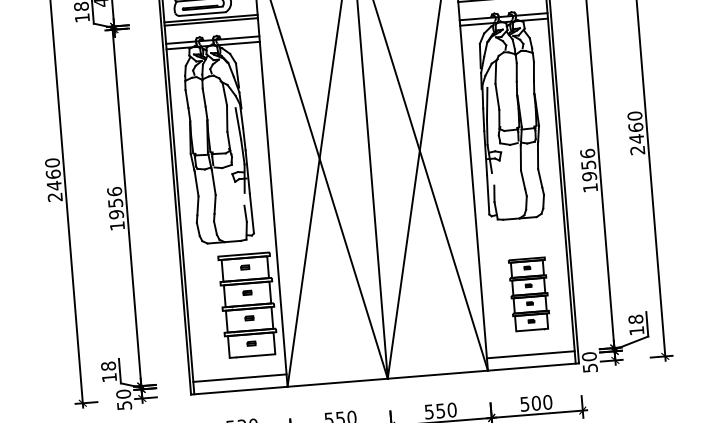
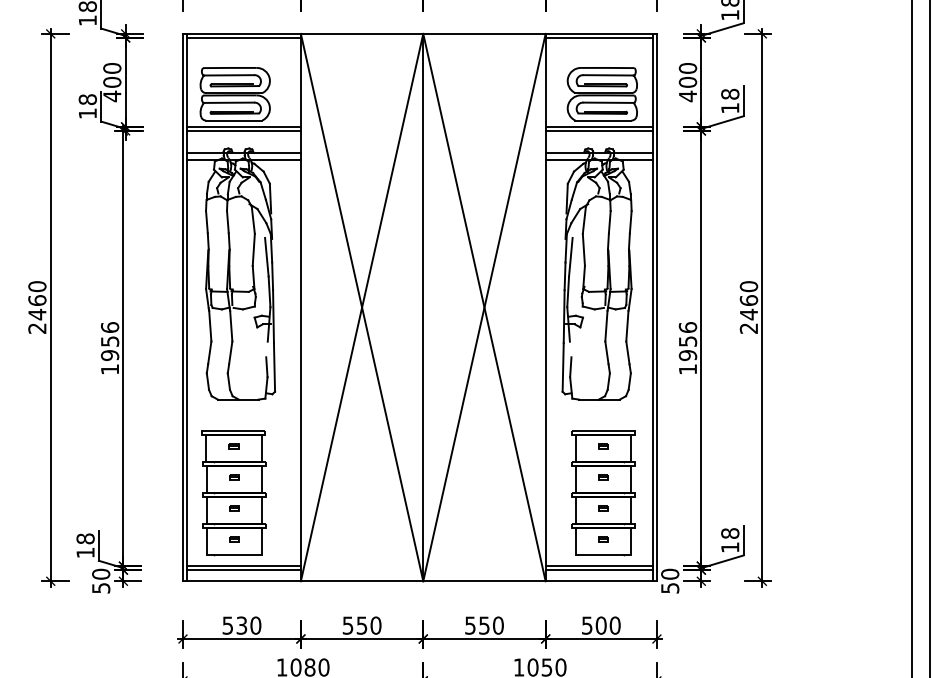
part: (529, 295) -> (603, 493), size x1.43
part: (247, 306) -> (233, 493), moved
line: (530, 358) -> (598, 570), added
line: (239, 381) -> (243, 570), added

